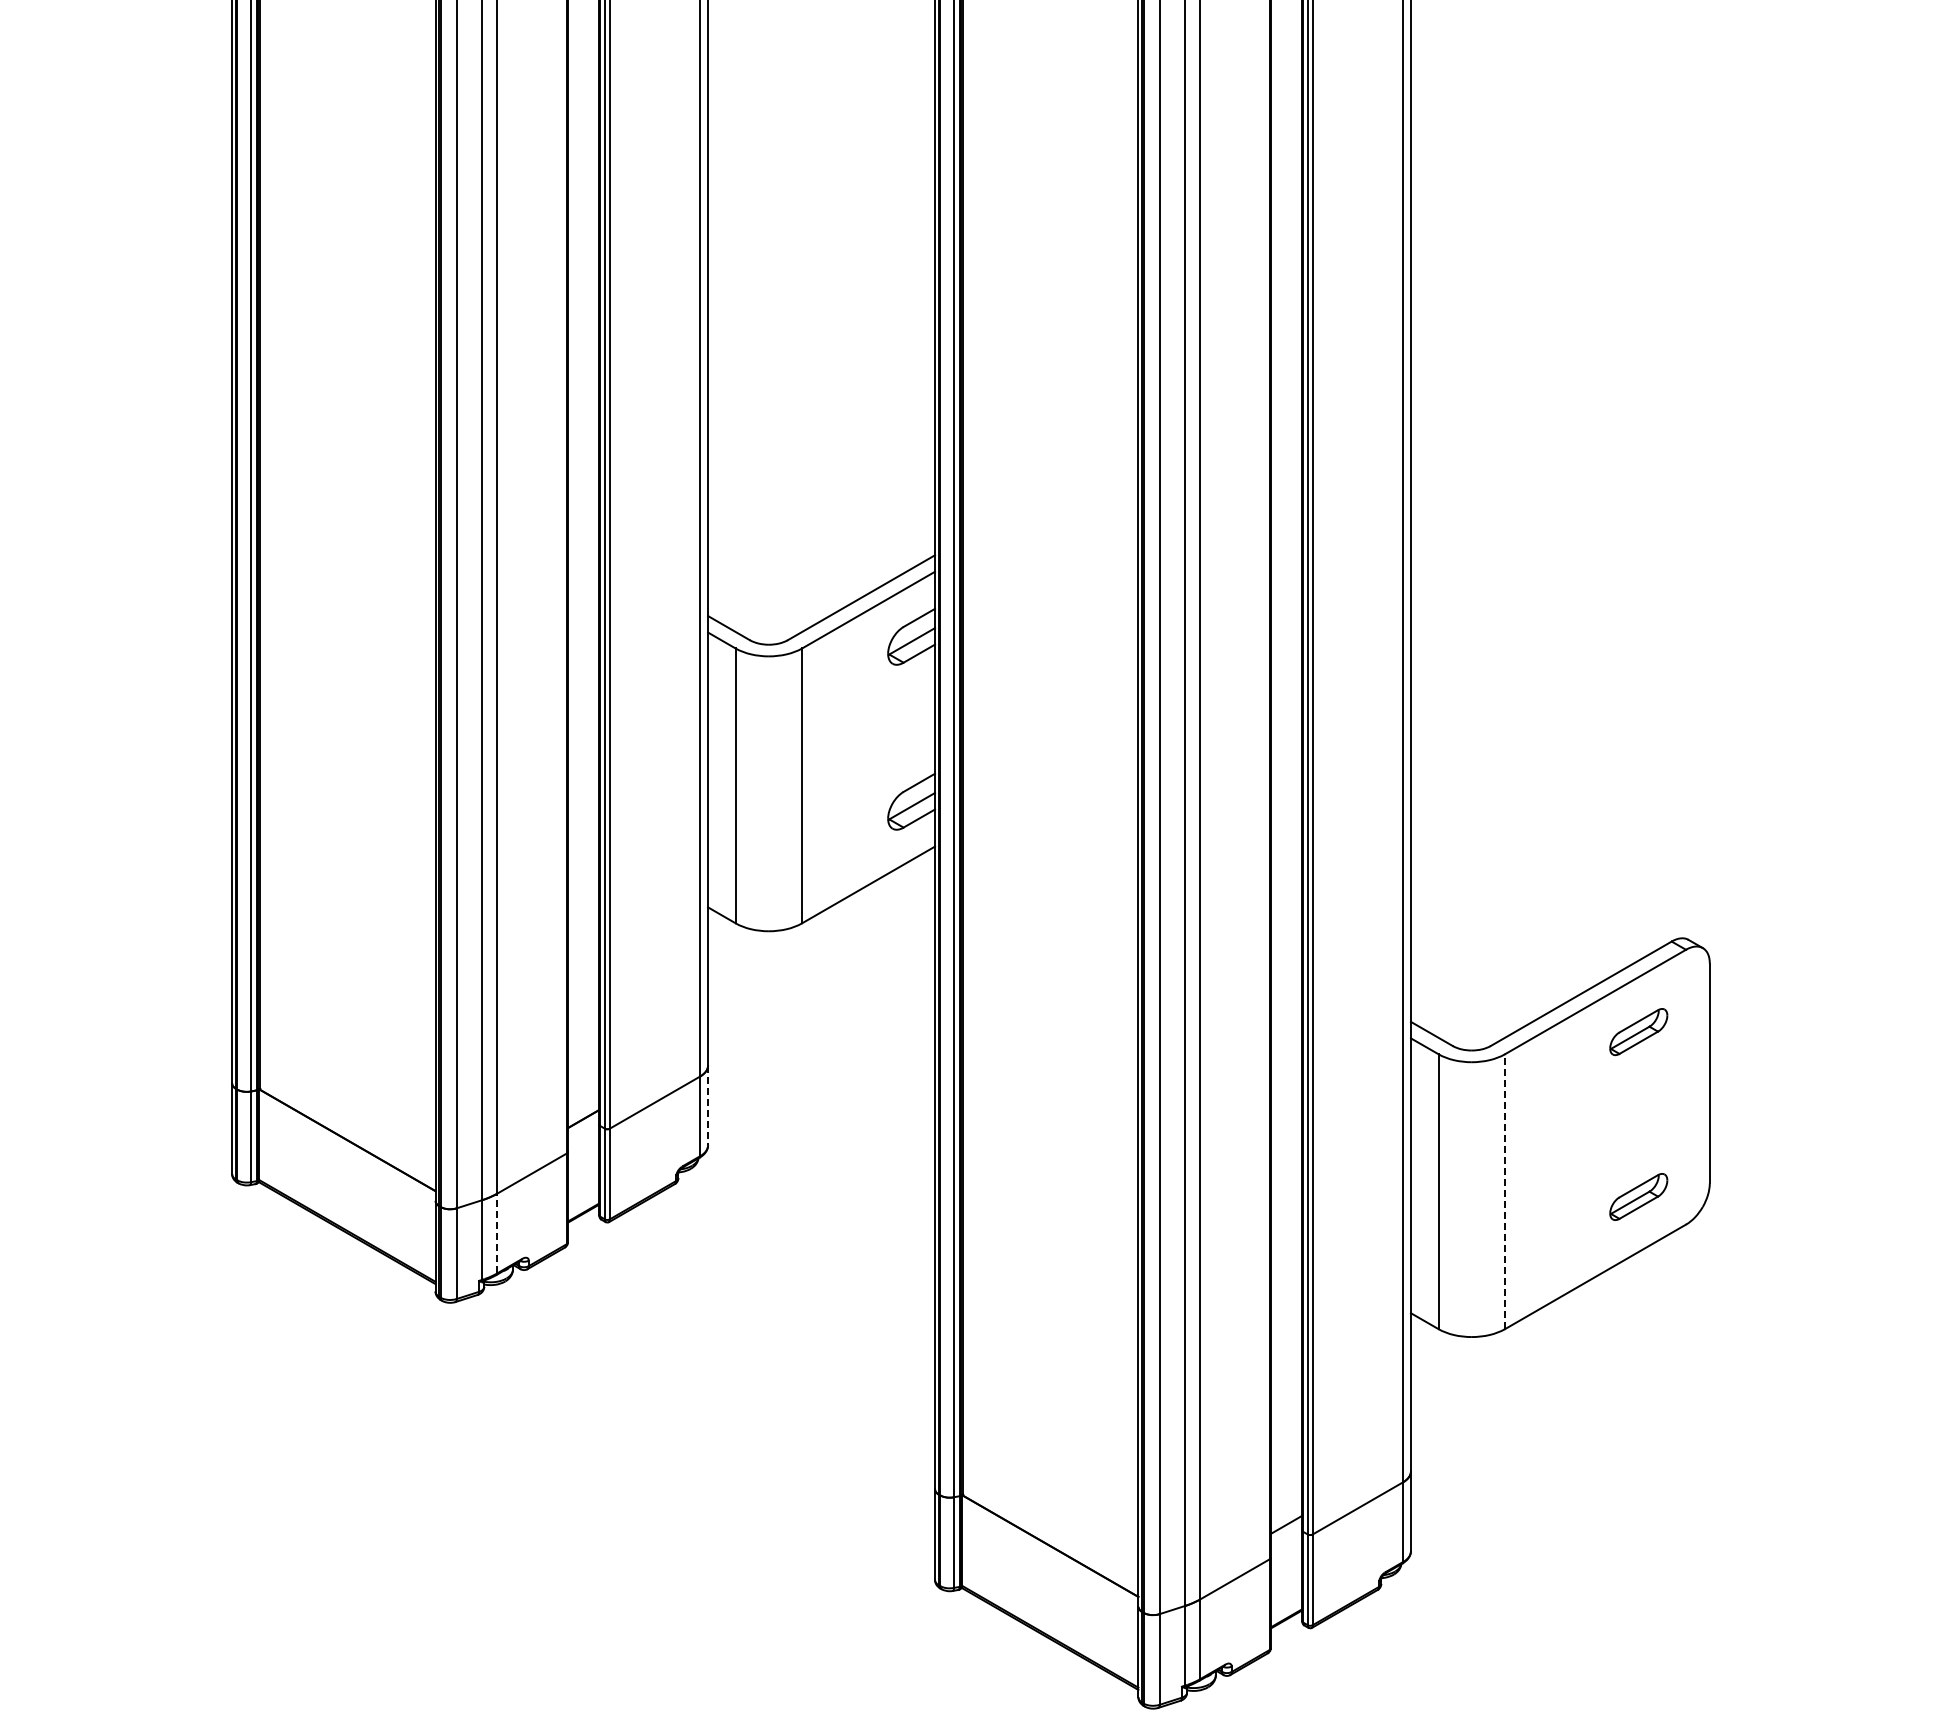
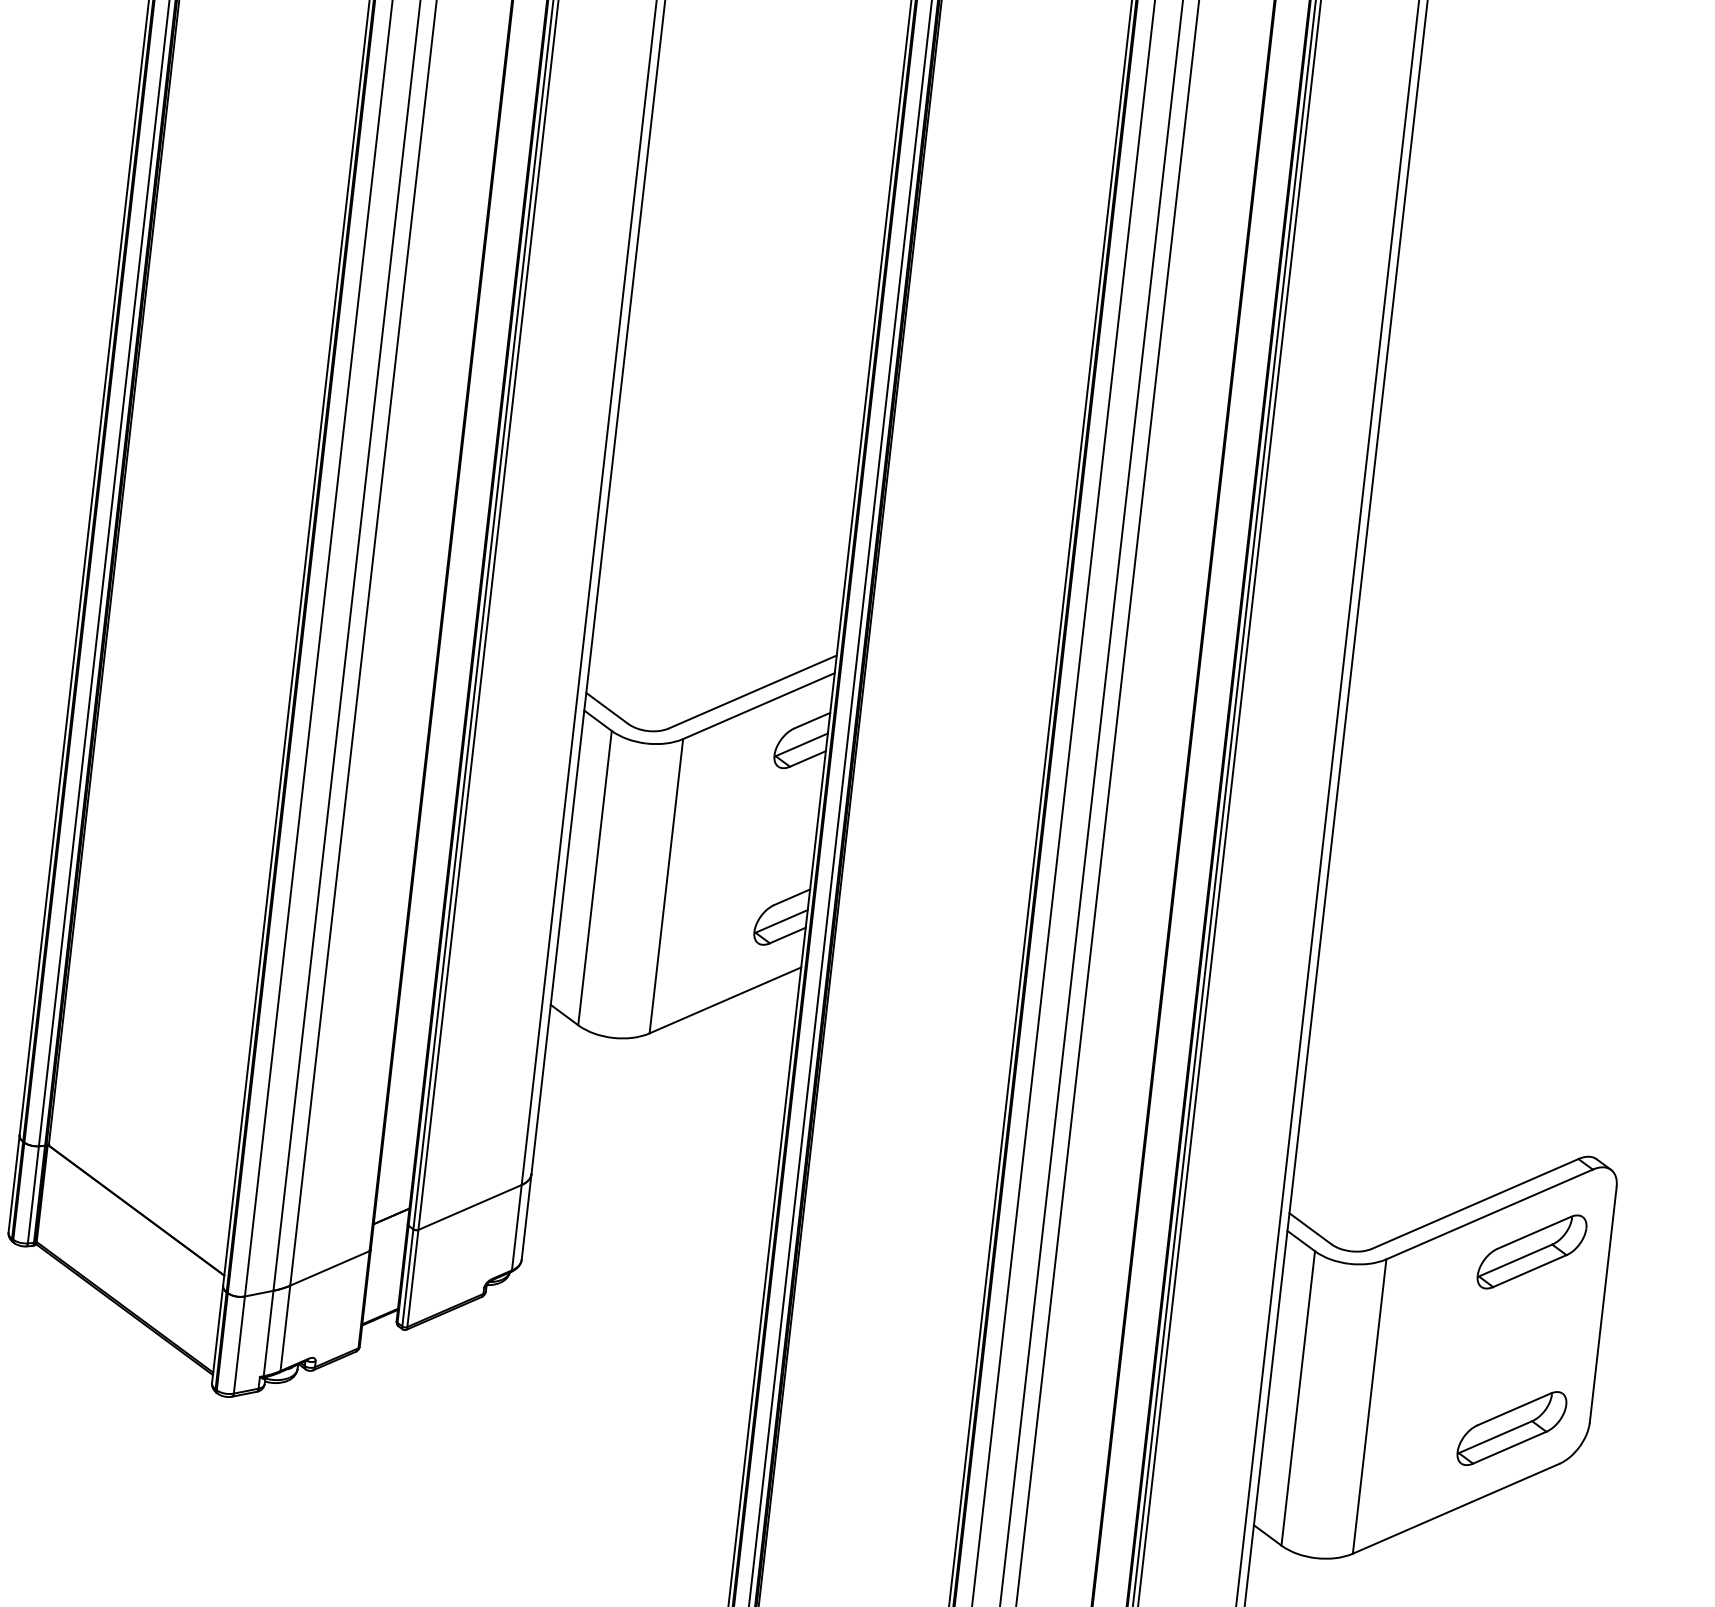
part: (1638, 1031) -> (1531, 1251), size x1.67
line: (708, 1105) -> (527, 1217), dashed -> solid
line: (1505, 1191) -> (1370, 1406), dashed -> solid
part: (1638, 1196) -> (1511, 1428), size x1.67
line: (497, 1233) -> (285, 1328), dashed -> solid

